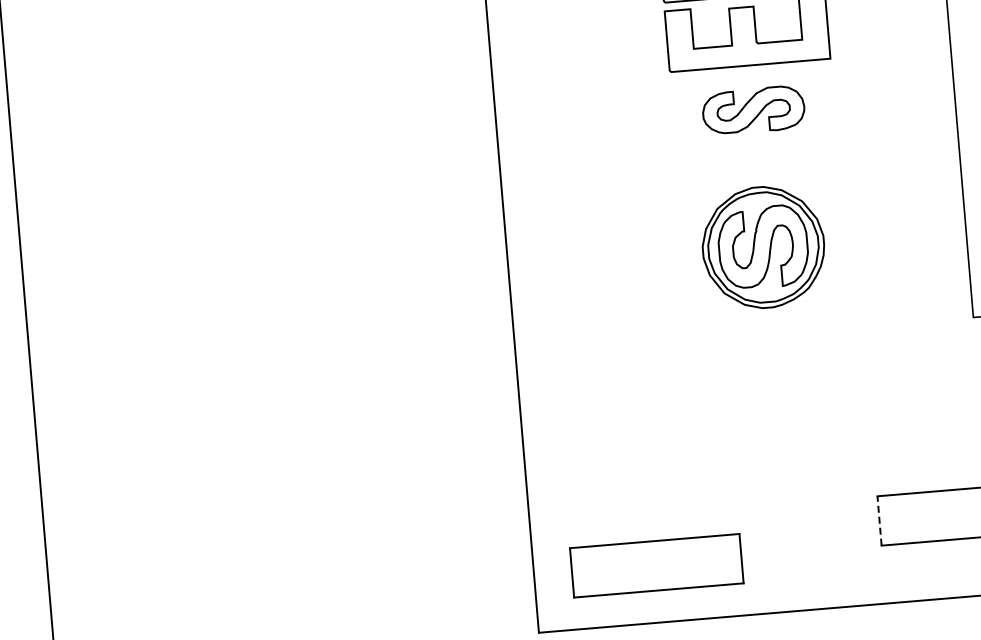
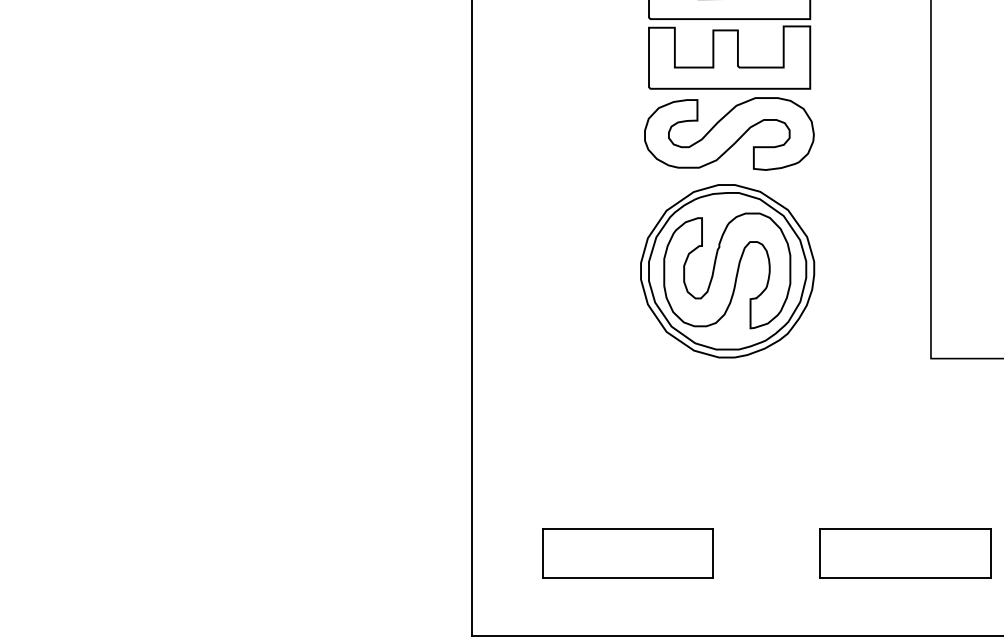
part: (753, 110) -> (729, 133), size x1.67
part: (763, 247) -> (727, 271), size x1.43
line: (879, 520) -> (820, 553), dashed -> solid
part: (656, 565) -> (627, 553), moved

